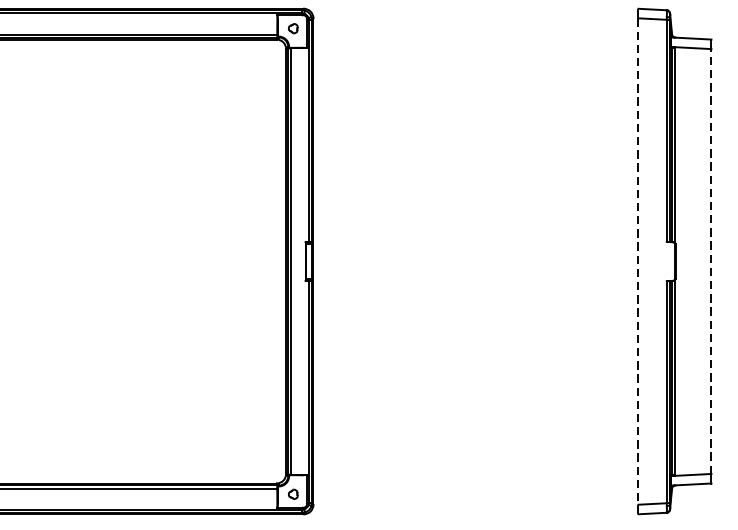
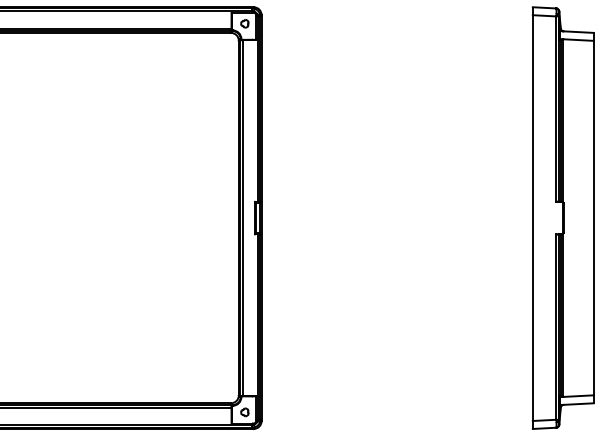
line: (711, 260) -> (593, 217), dashed -> solid
line: (638, 262) -> (532, 218), dashed -> solid

